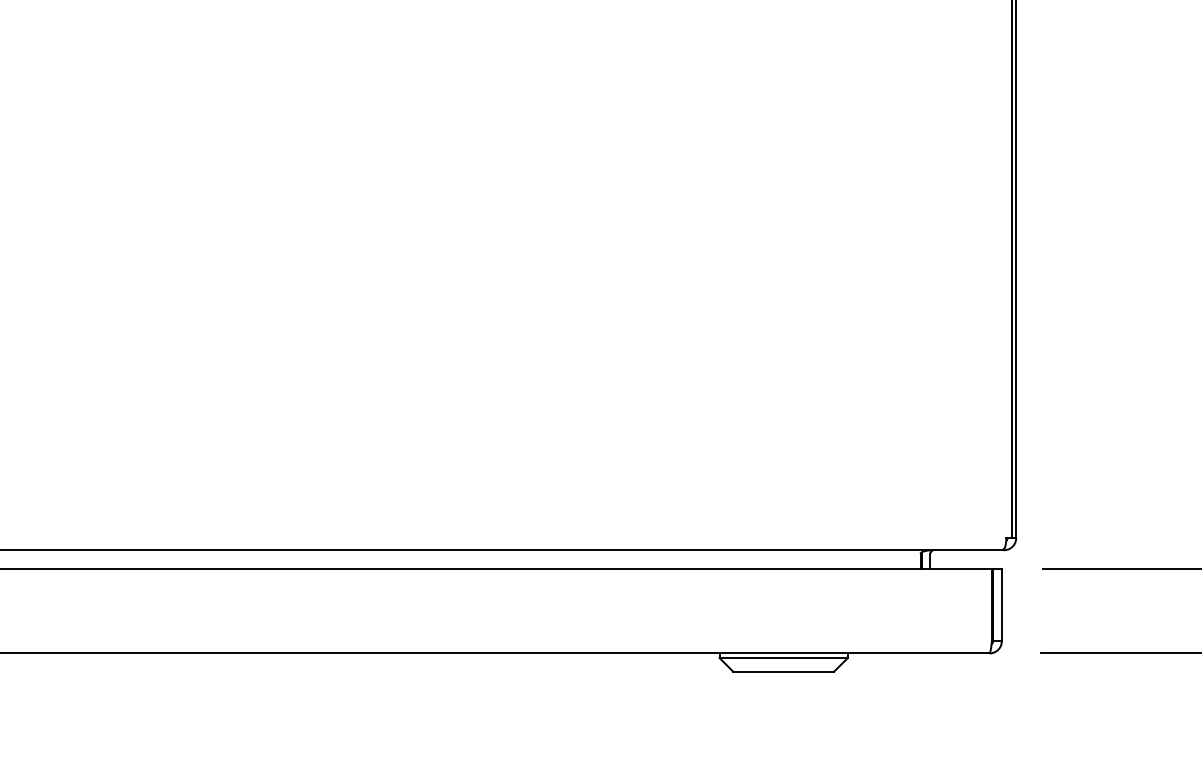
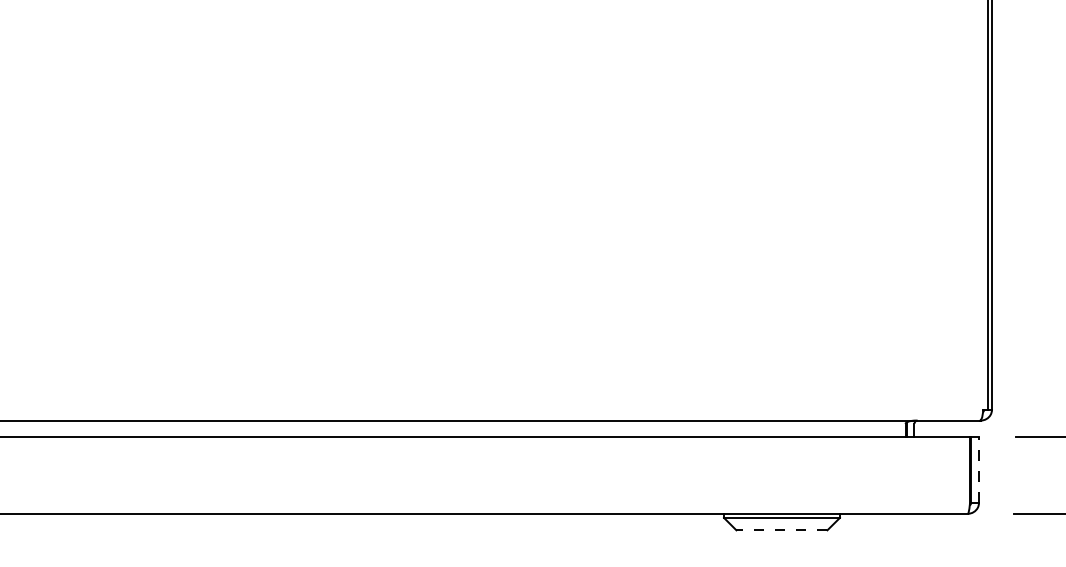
line: (1001, 604) -> (978, 469), solid -> dashed
line: (783, 671) -> (781, 530), solid -> dashed

